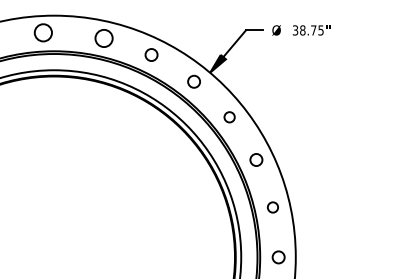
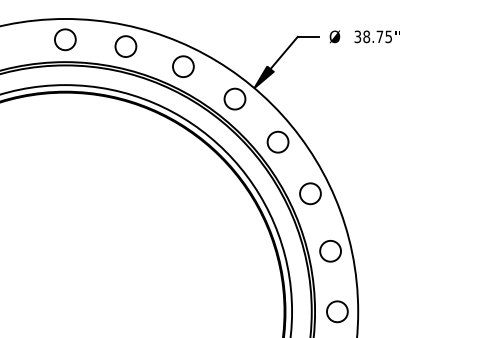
circle: (43, 32) -> (65, 39), moved
circle: (151, 54) -> (183, 66), size x1.43
circle: (193, 81) -> (234, 98), size x1.43
circle: (229, 116) -> (277, 141), size x1.67
circle: (256, 159) -> (310, 193), size x1.43
circle: (272, 207) -> (330, 251), size x1.67
circle: (278, 257) -> (337, 311), size x1.43

